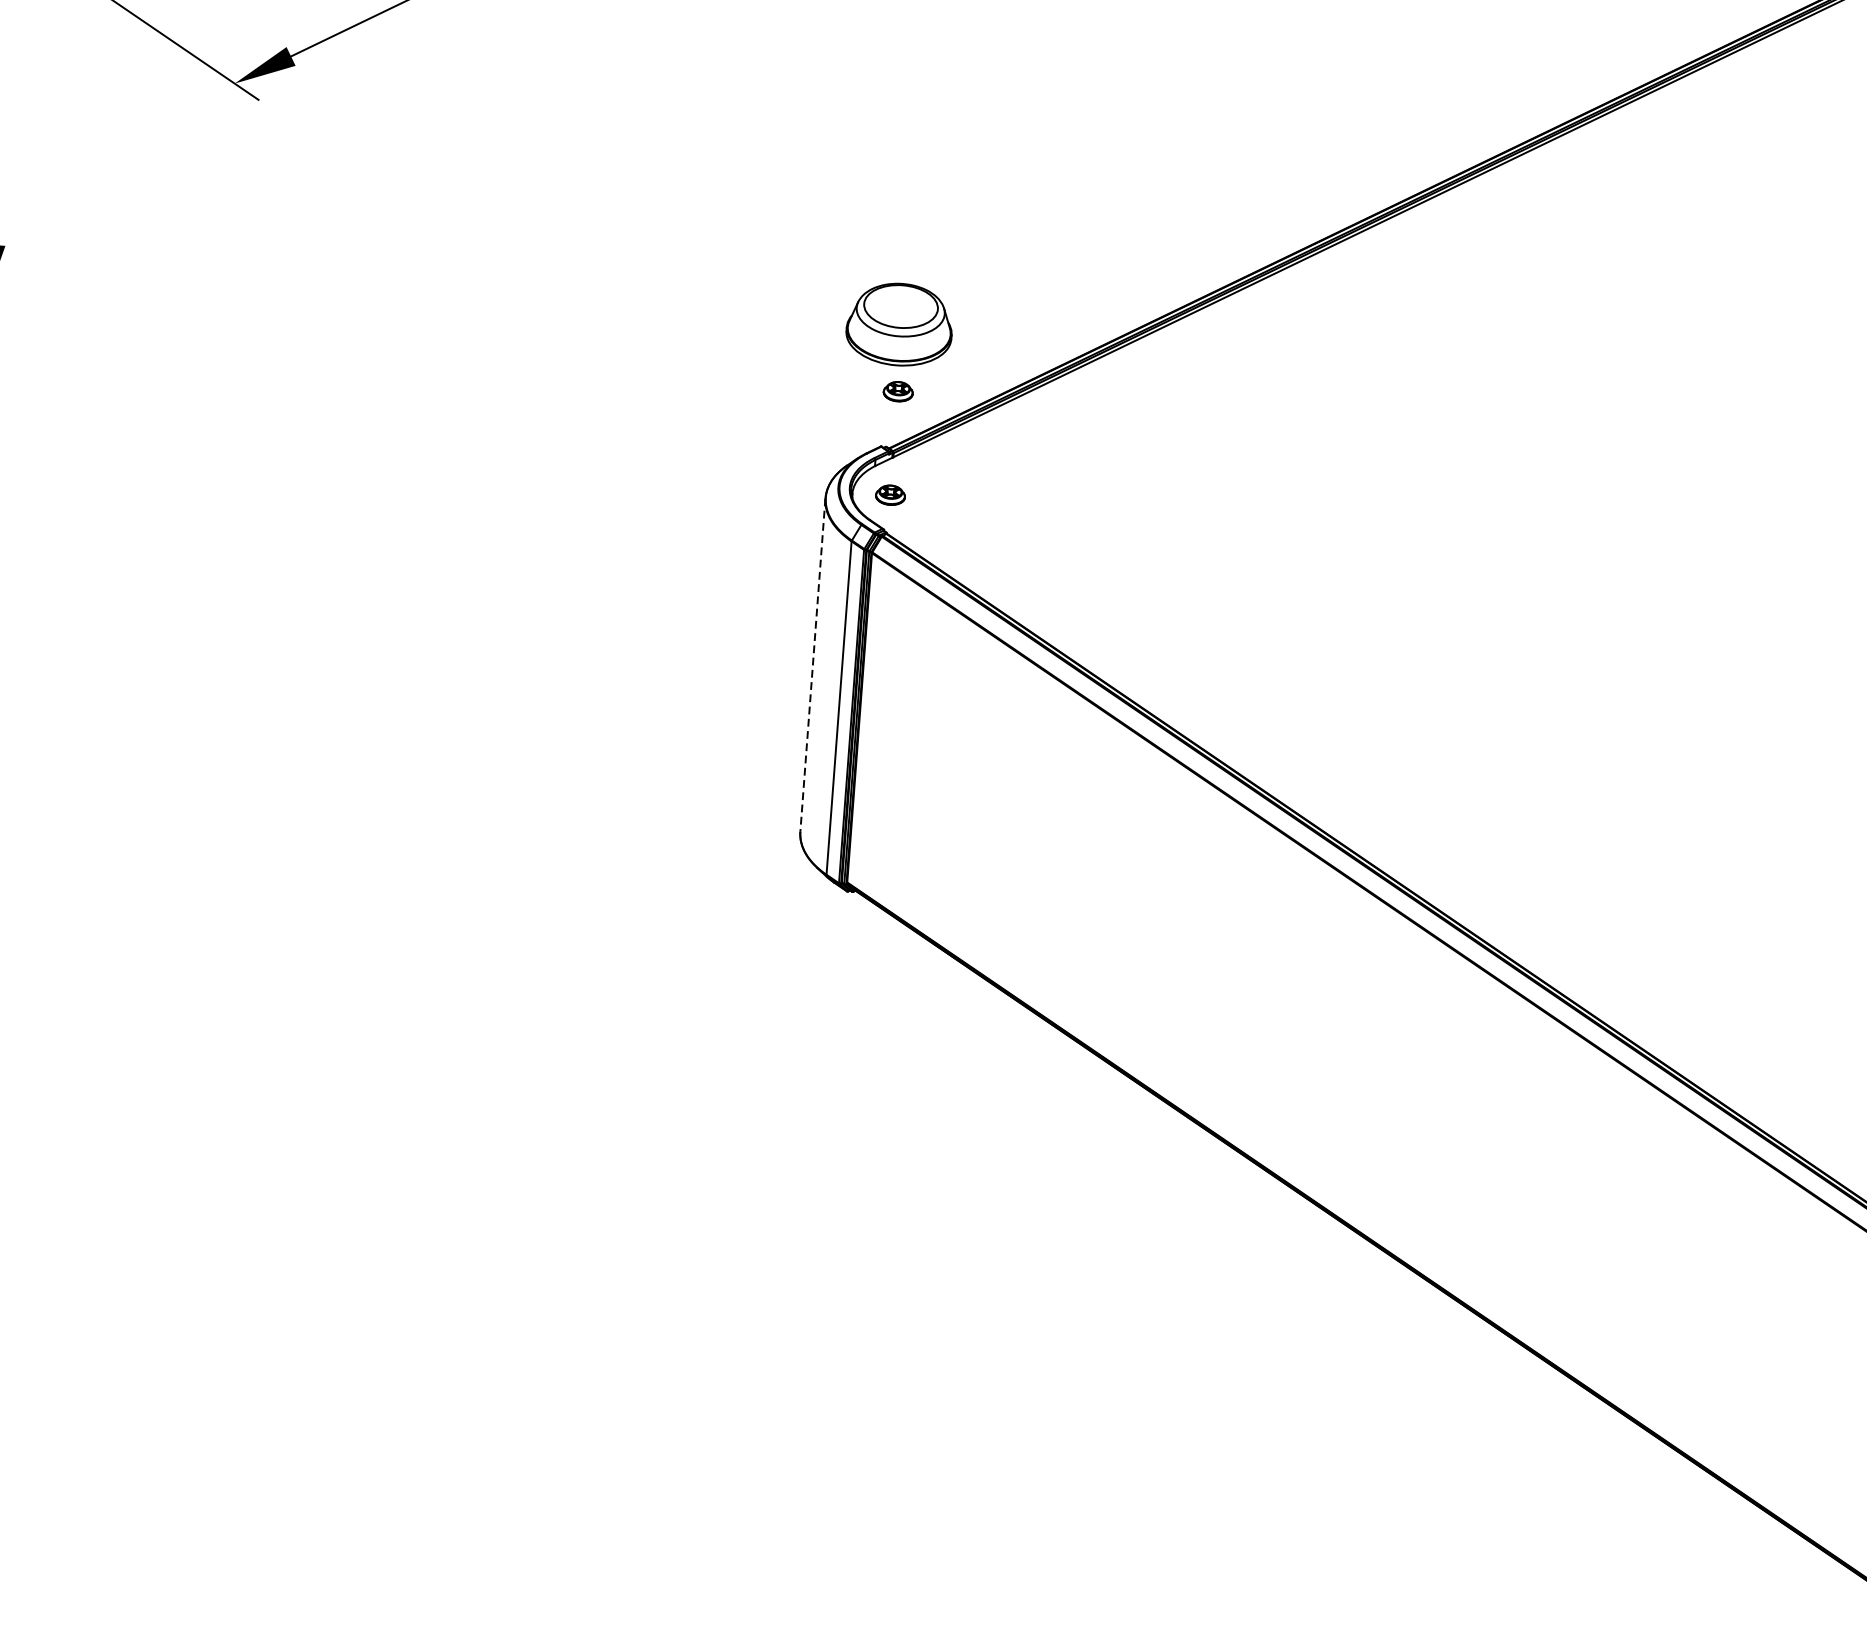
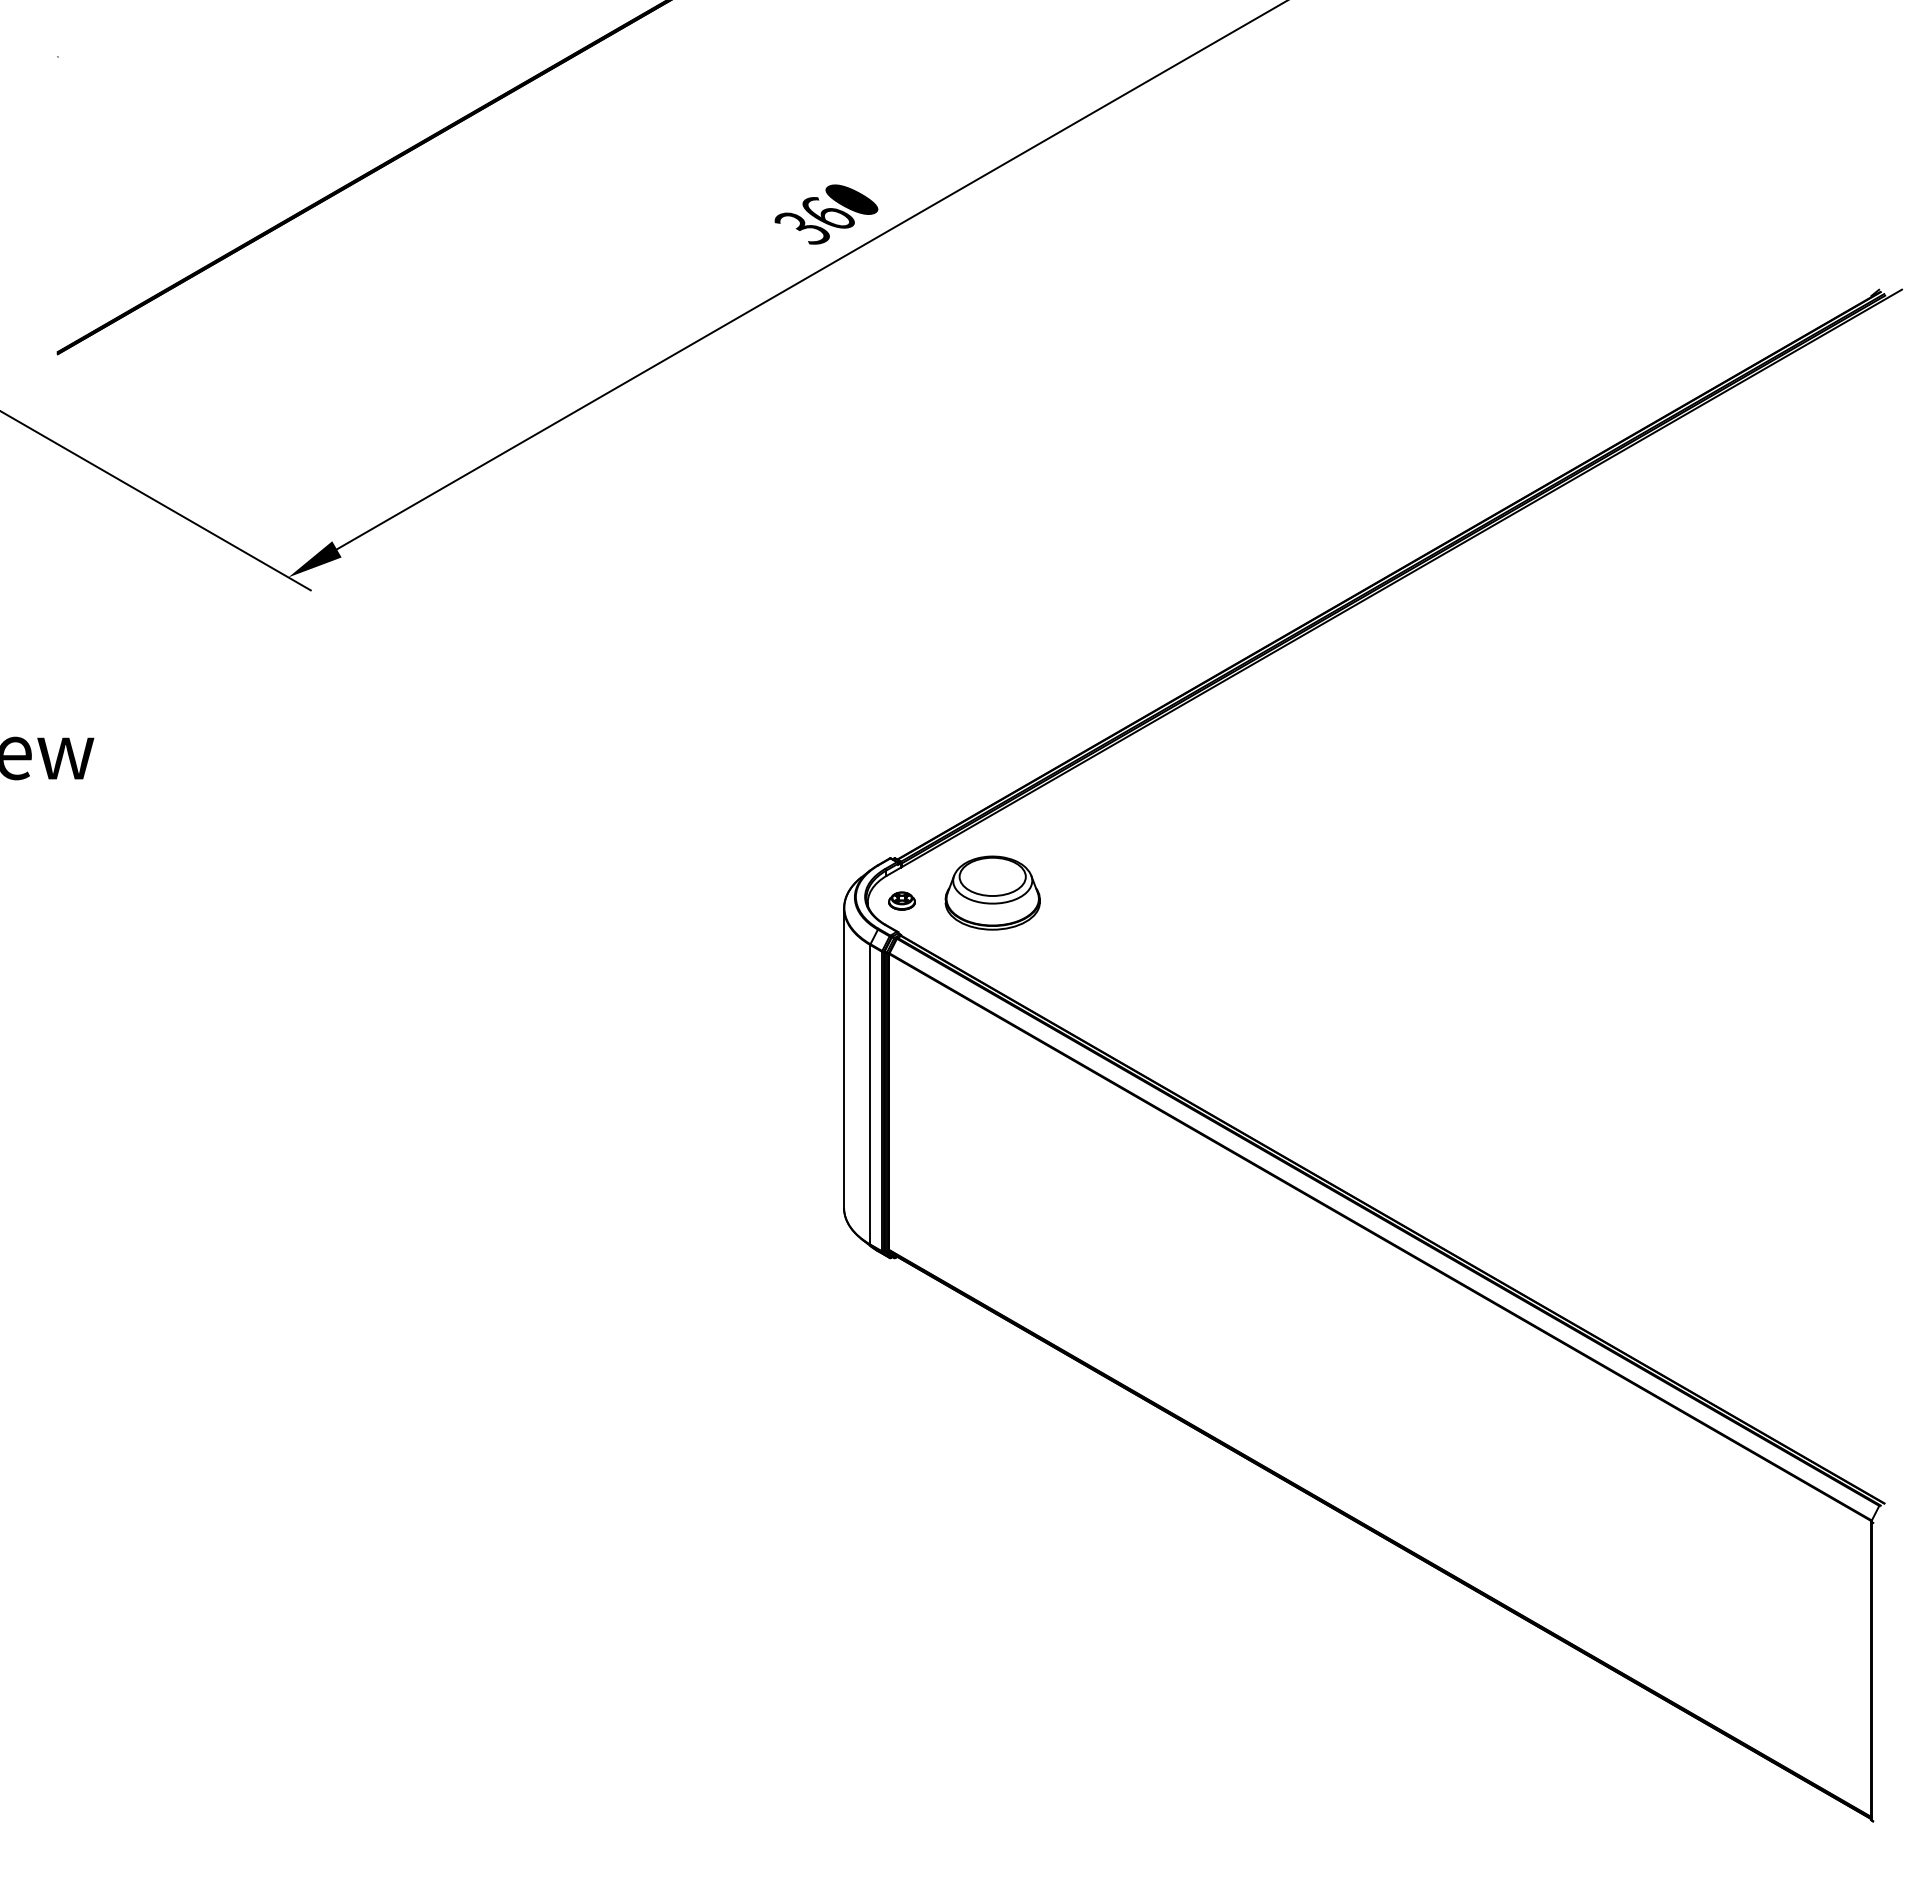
part: (899, 323) -> (992, 892), moved
part: (897, 390) -> (901, 807), removed
line: (813, 665) -> (844, 1058), dashed -> solid

